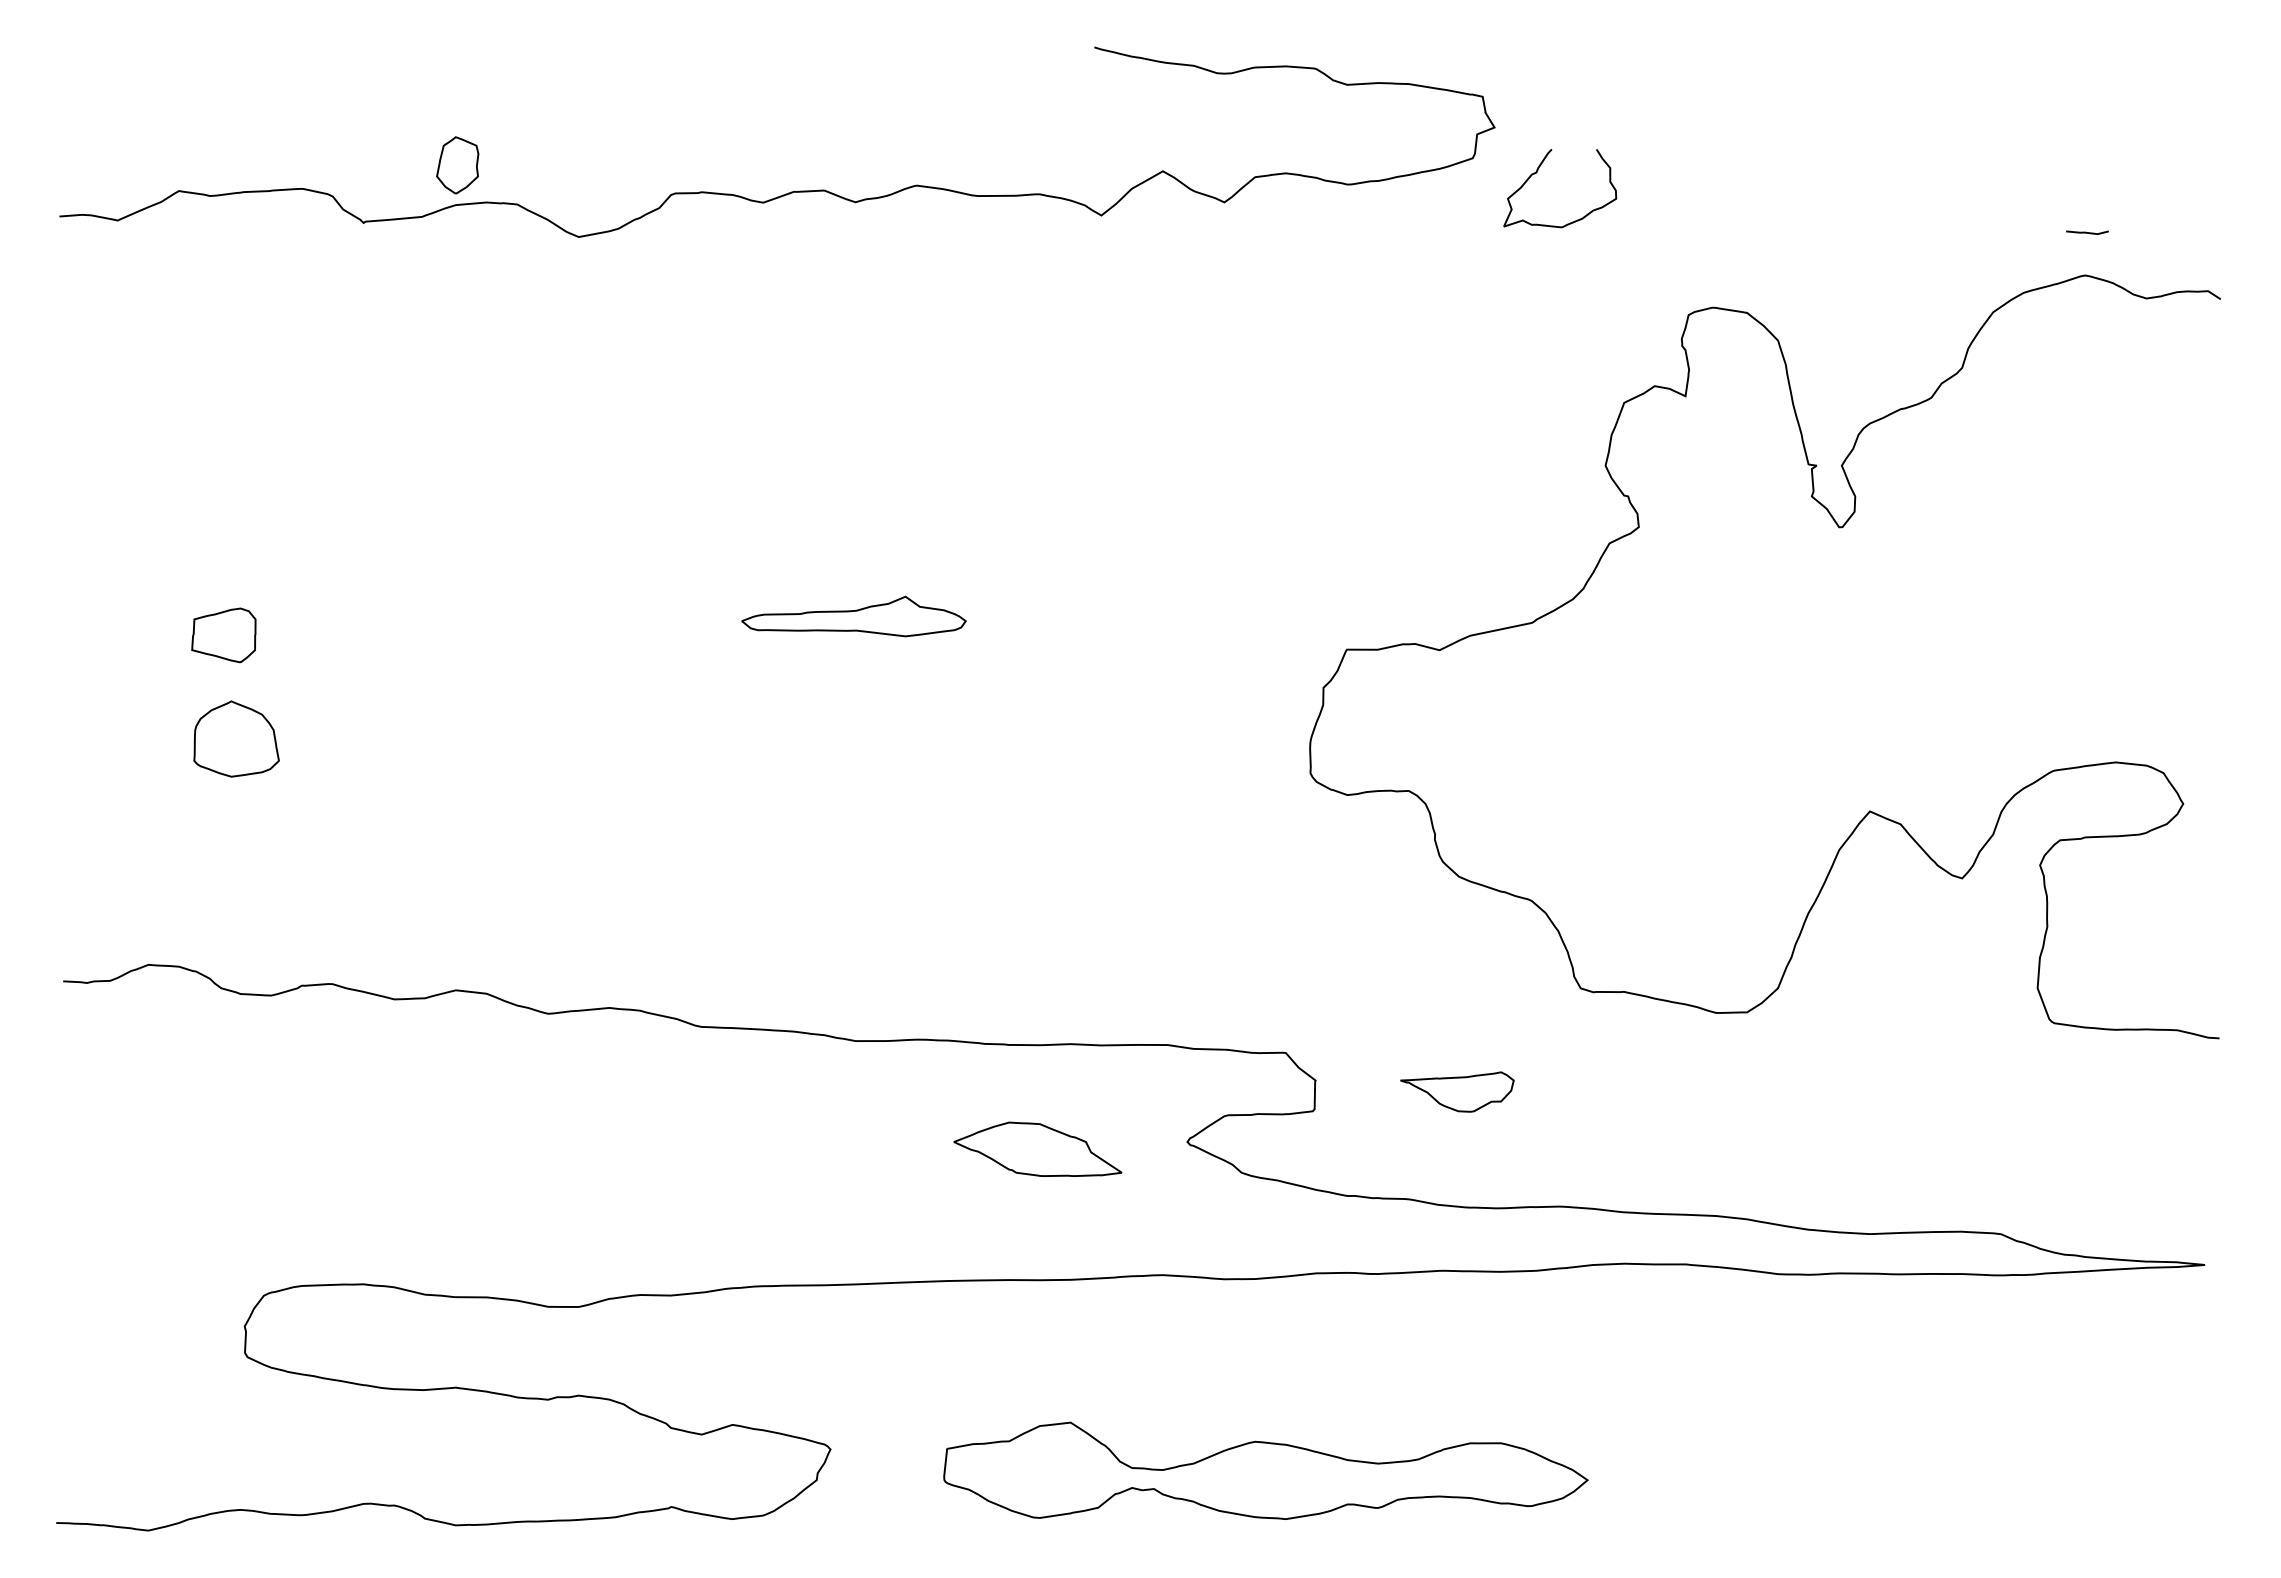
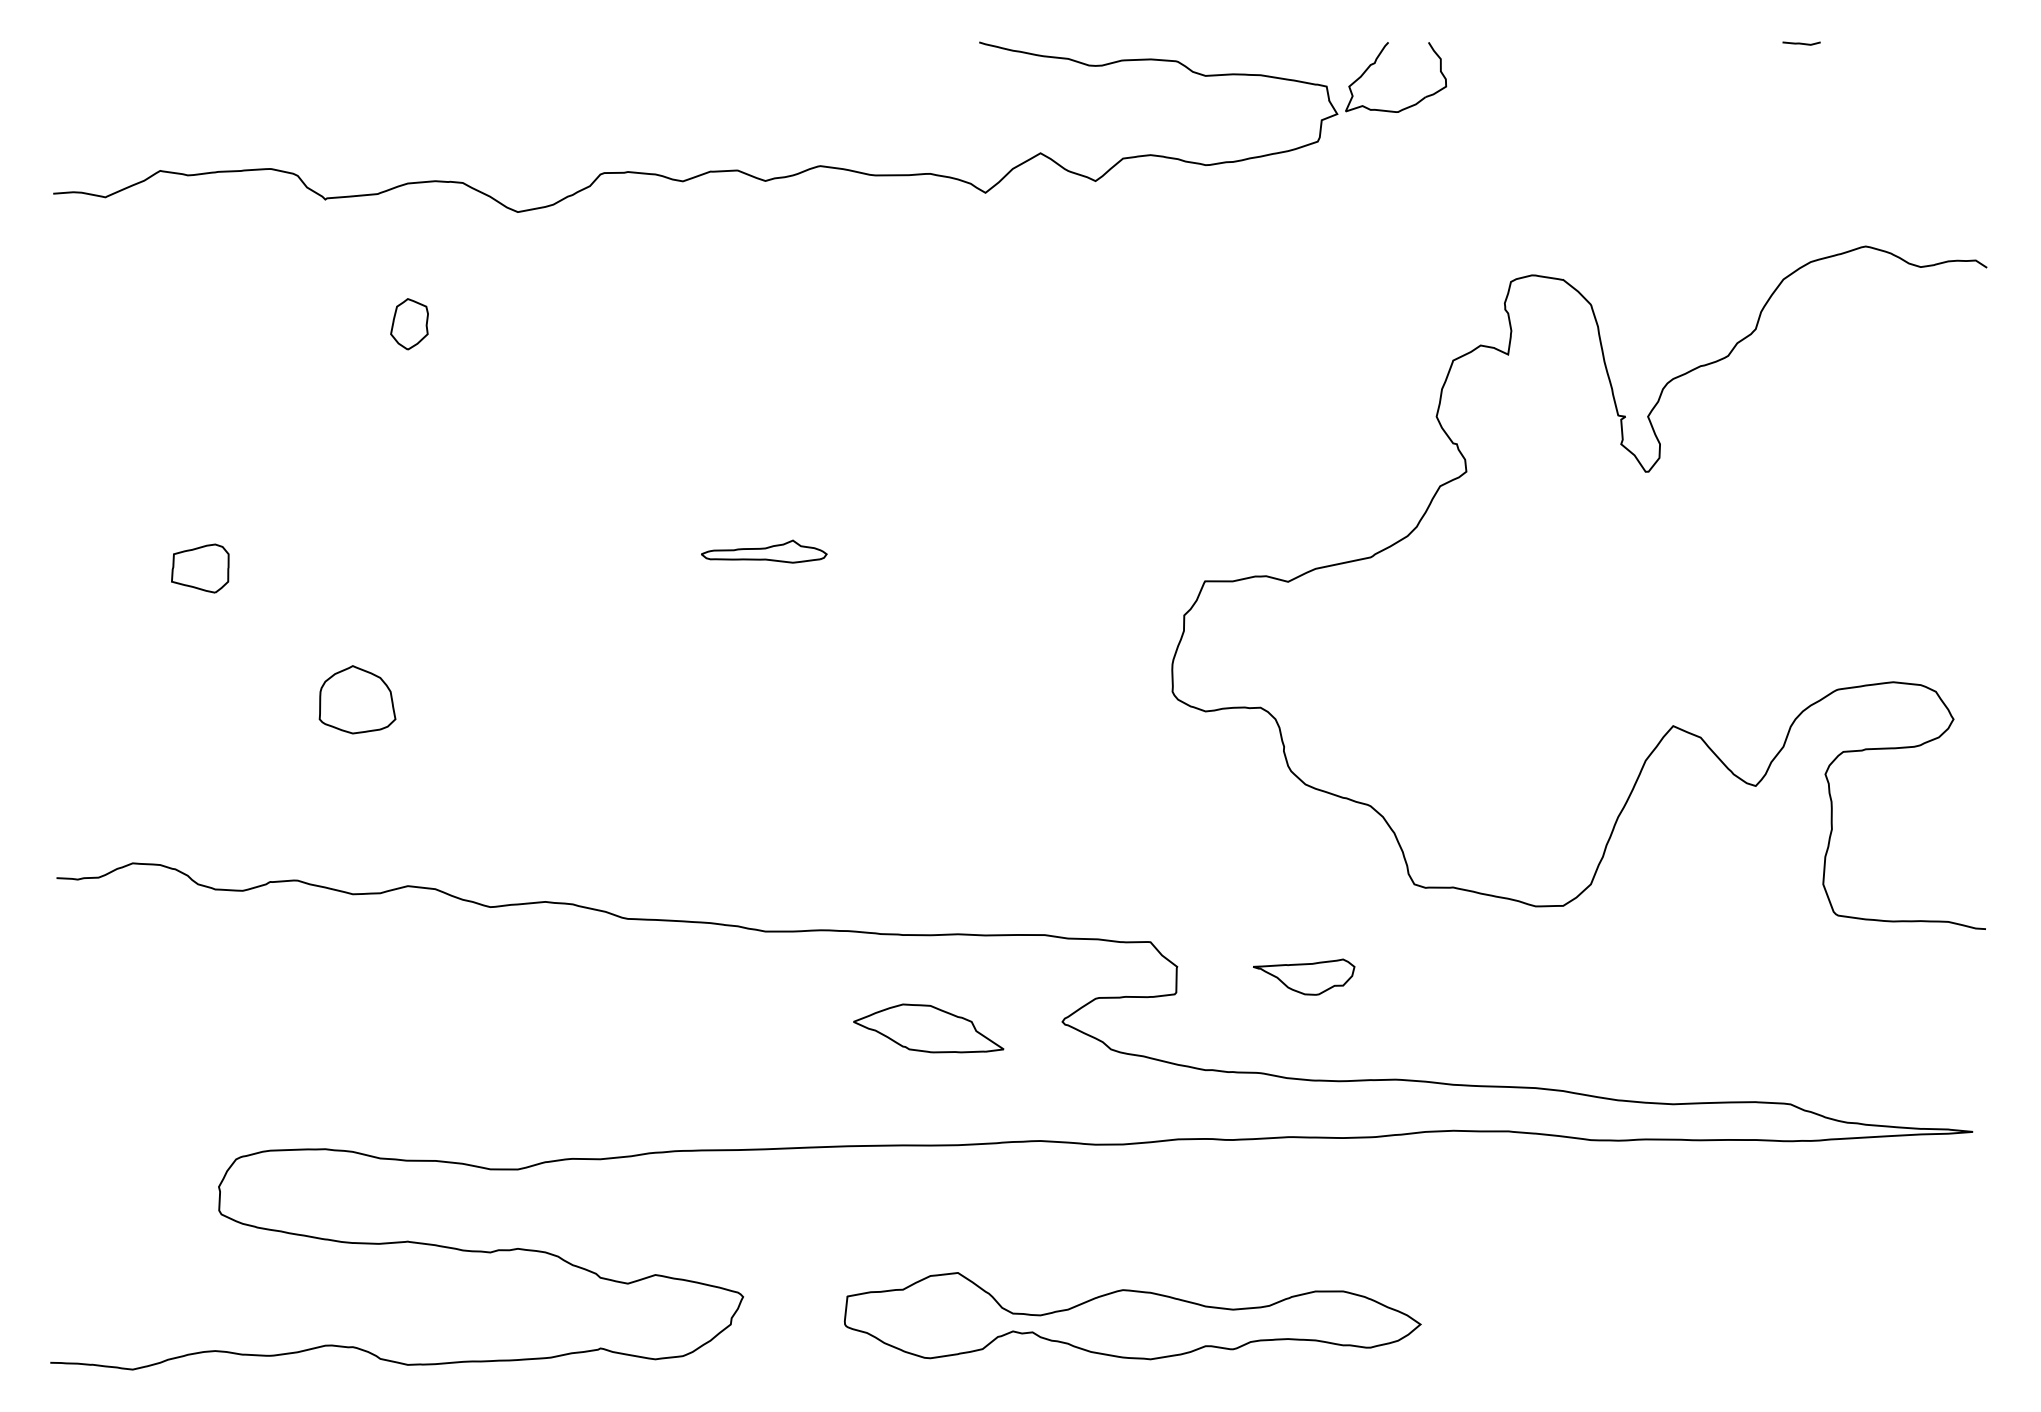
part: (457, 165) -> (409, 324), moved
part: (1537, 172) -> (1375, 63), moved
curve: (2087, 232) -> (1801, 43), moved
part: (853, 616) -> (763, 551), size x0.62
part: (236, 738) -> (357, 699), moved

